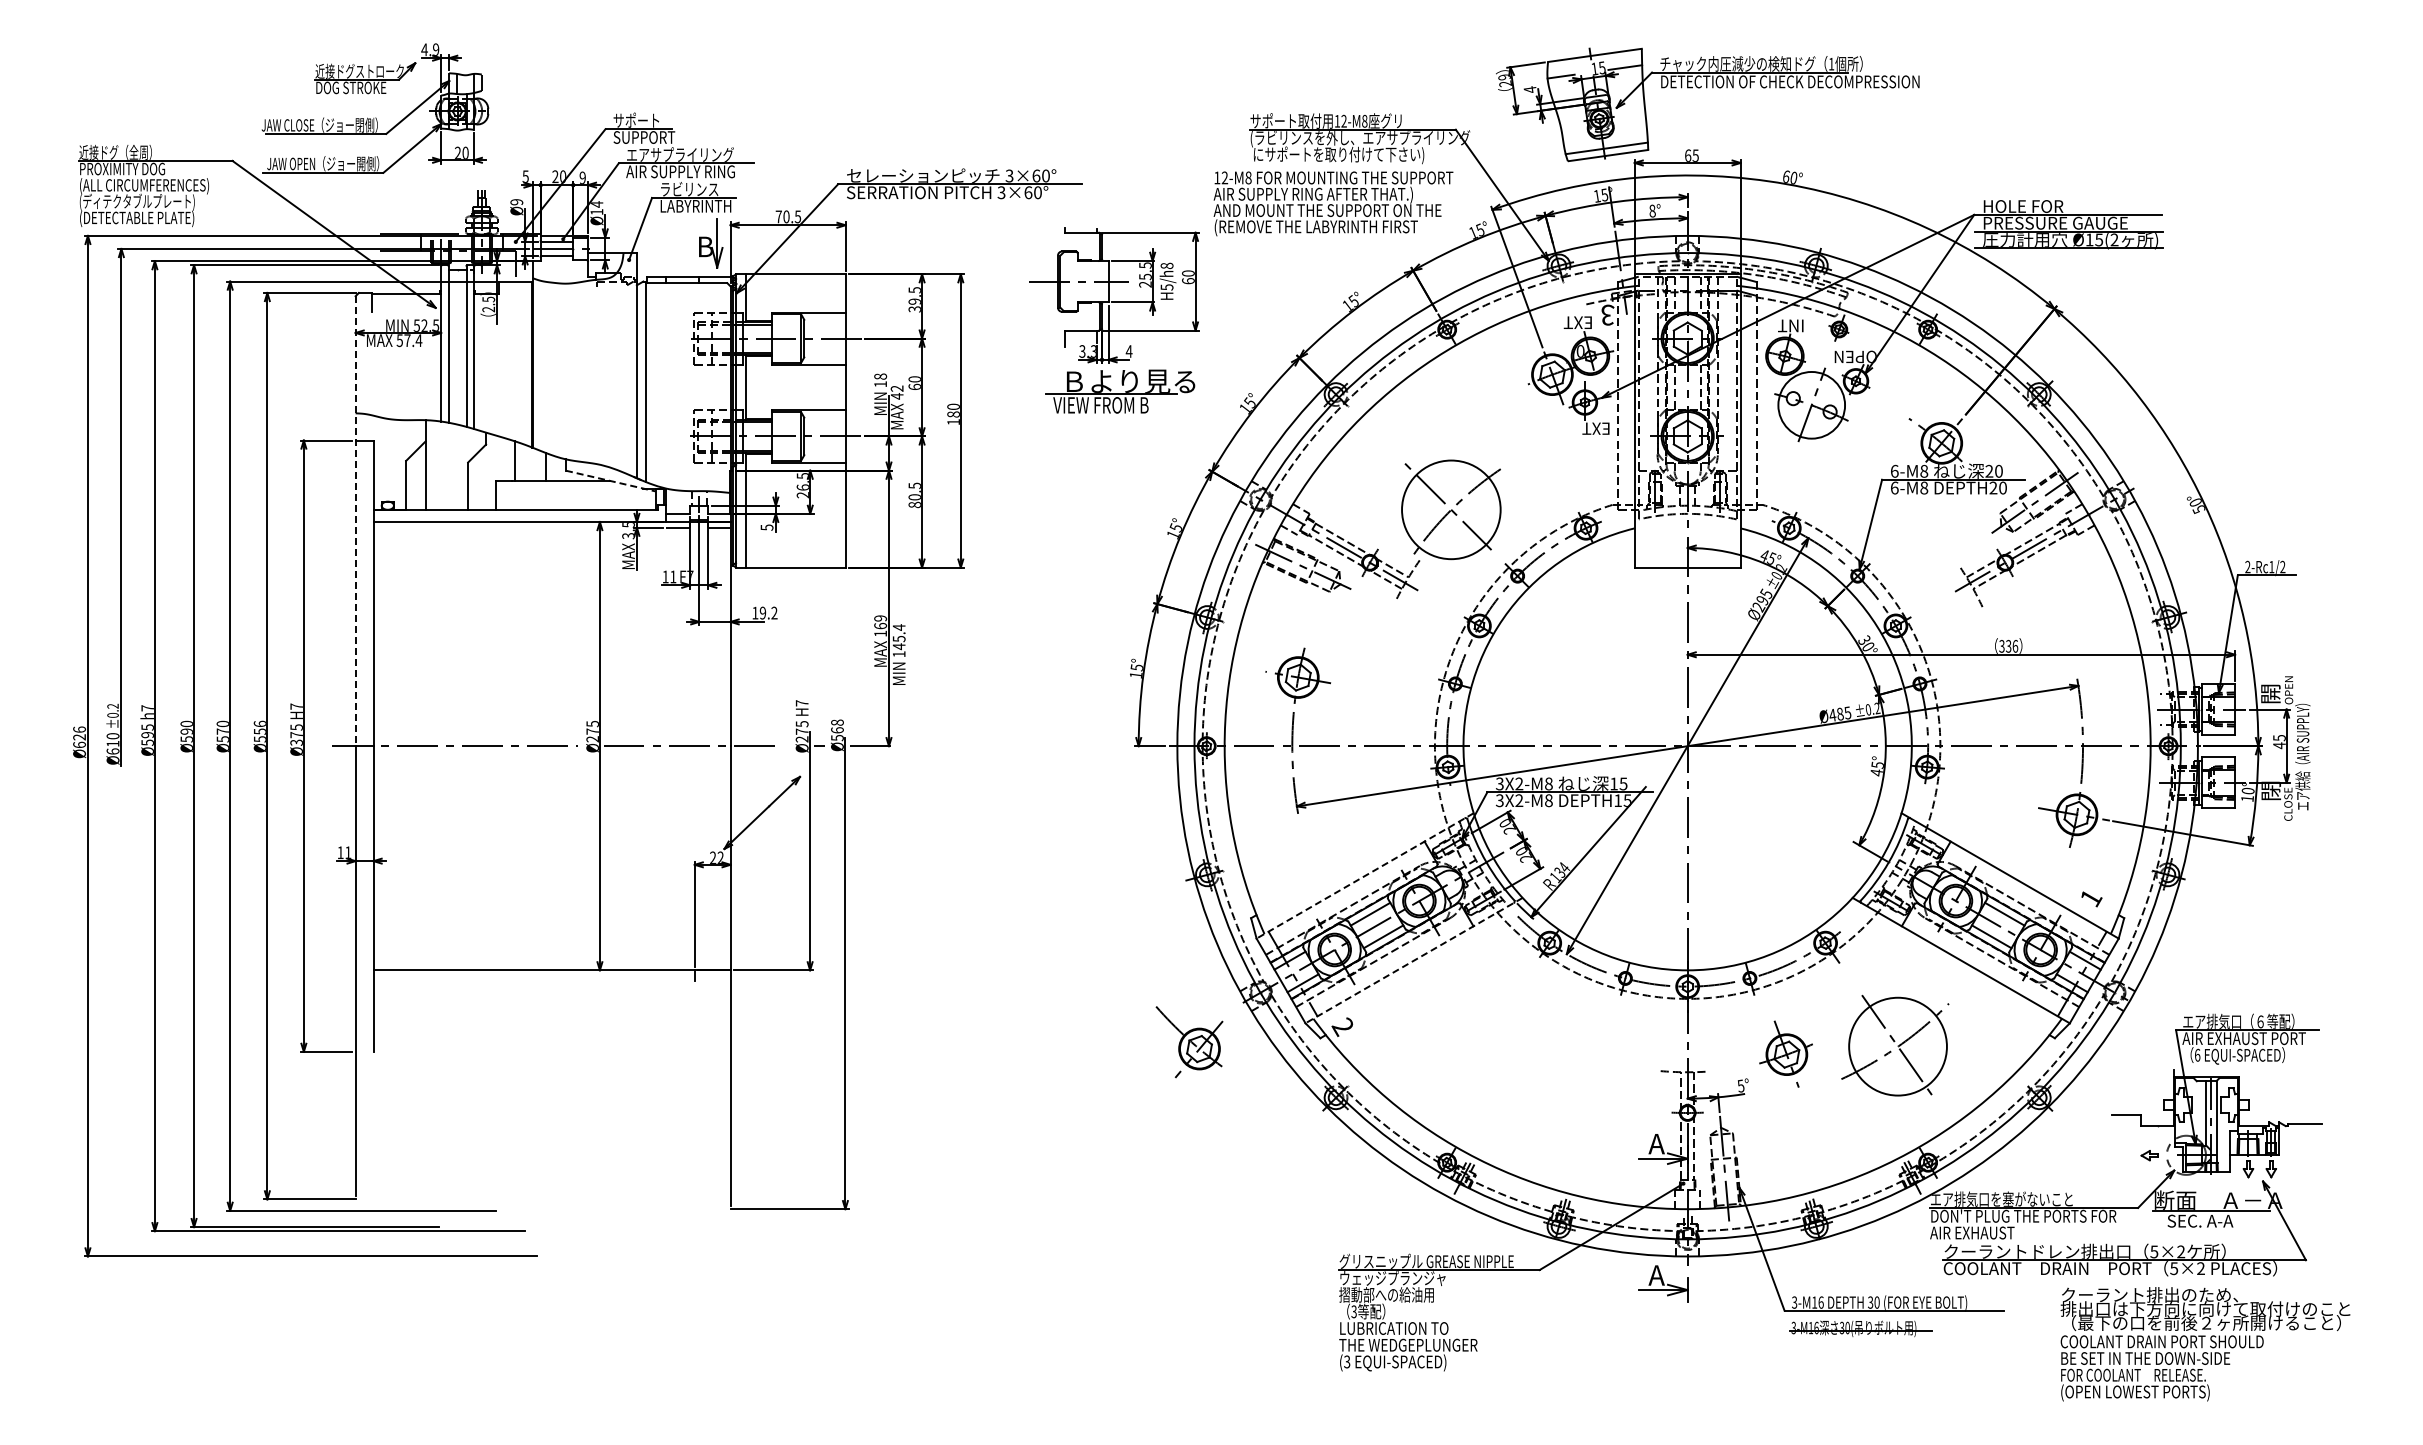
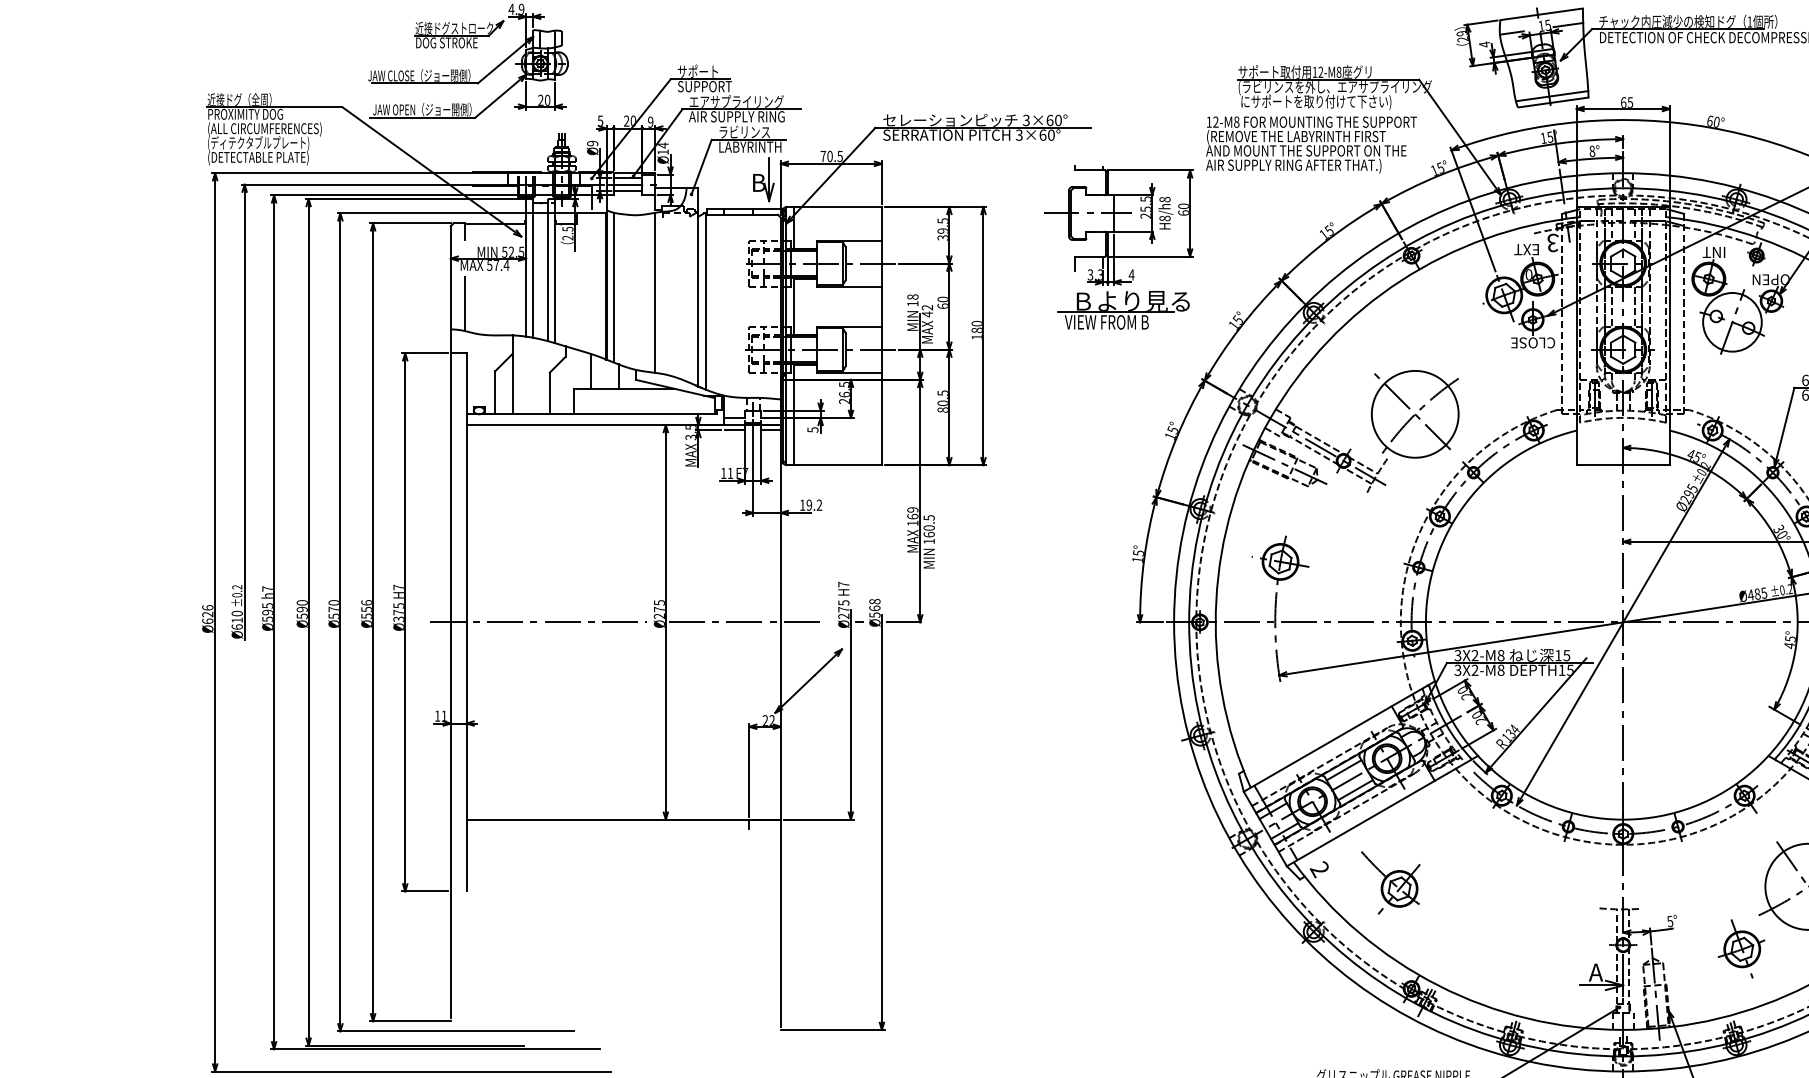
text: (1315, 194) -> (1295, 136), AIR SUPPLY RING AFTER THAT.) -> (REMOVE THE LABYRINTH FIRST
text: (1315, 227) -> (1295, 165), (REMOVE THE LABYRINTH FIRST -> AIR SUPPLY RING AFTER THAT.)
text: (1166, 287) -> (1164, 218), H5/h8 -> H8/h8
line: (540, 365) -> (613, 287), added
line: (587, 371) -> (654, 292), added
line: (371, 384) -> (464, 304), added
text: (1585, 428) -> (1533, 342), EXT -> CLOSE
line: (611, 481) -> (676, 389), dashed -> solid
line: (355, 521) -> (450, 424), dashed -> solid
text: (898, 637) -> (928, 526), 145.4 -> 160.5
line: (1364, 876) -> (1338, 737), dashed -> solid
line: (1413, 960) -> (1381, 810), dashed -> solid
part: (1189, 1042) -> (1390, 883), moved
part: (1785, 1053) -> (1741, 948), moved

